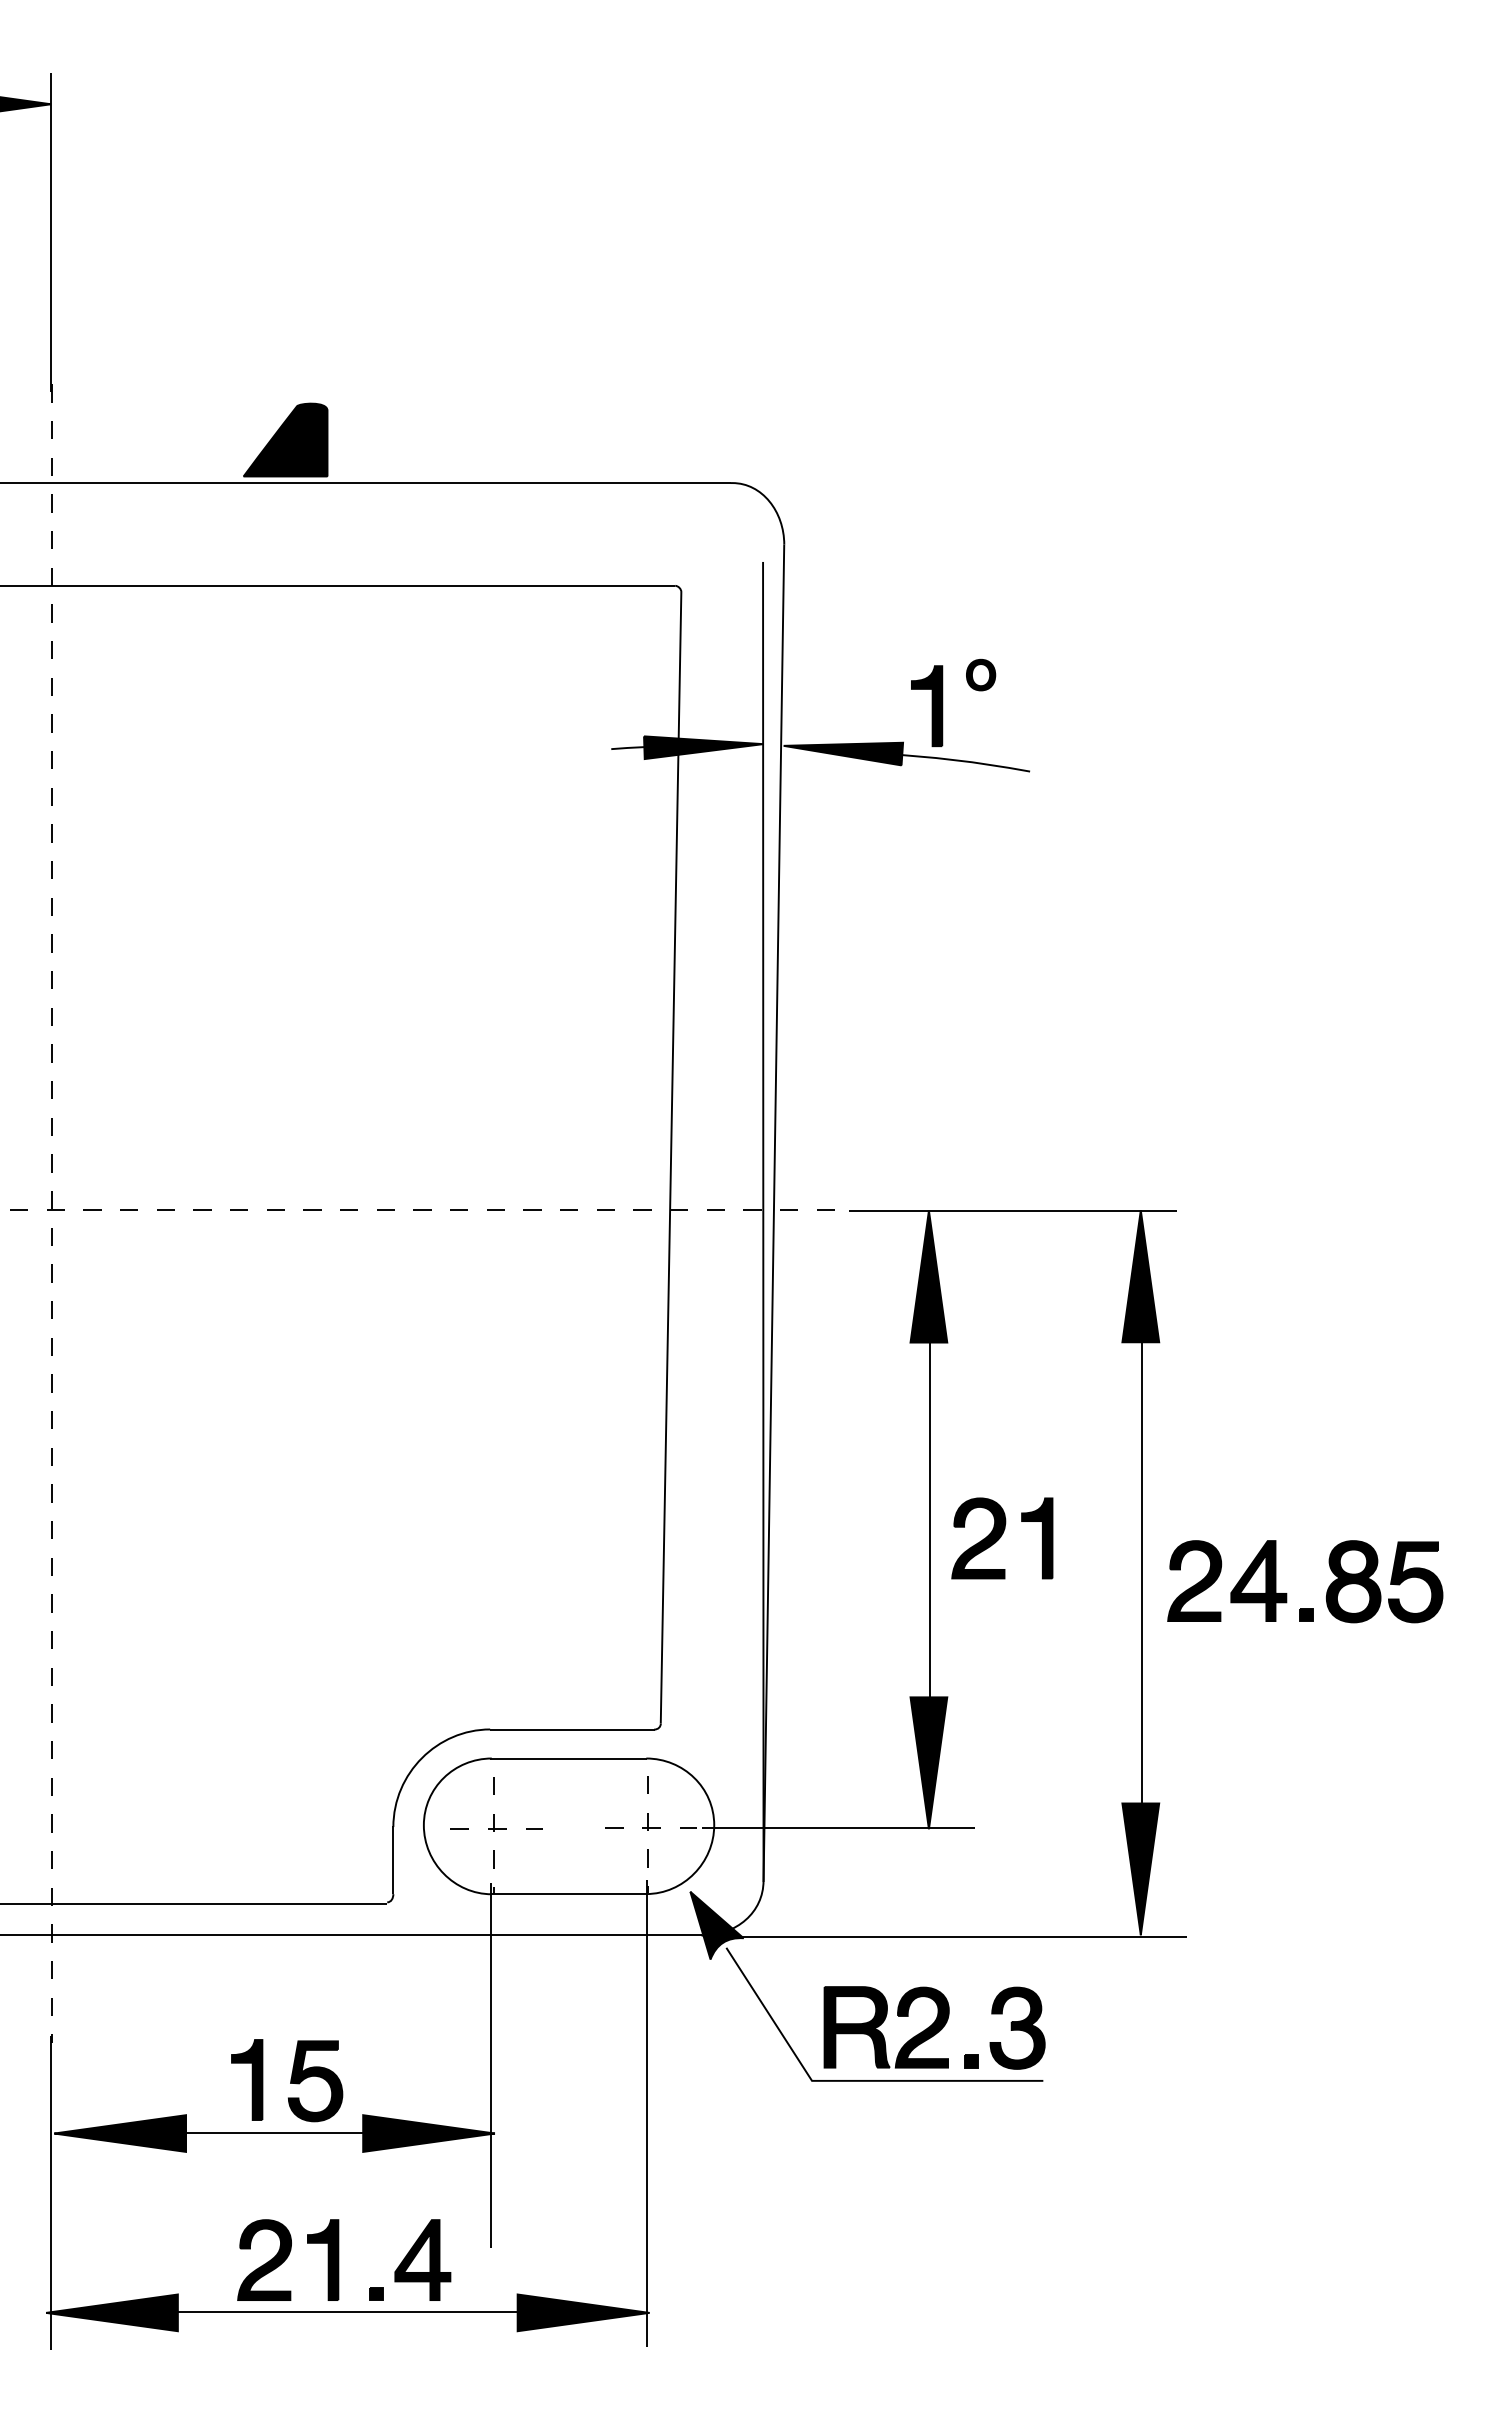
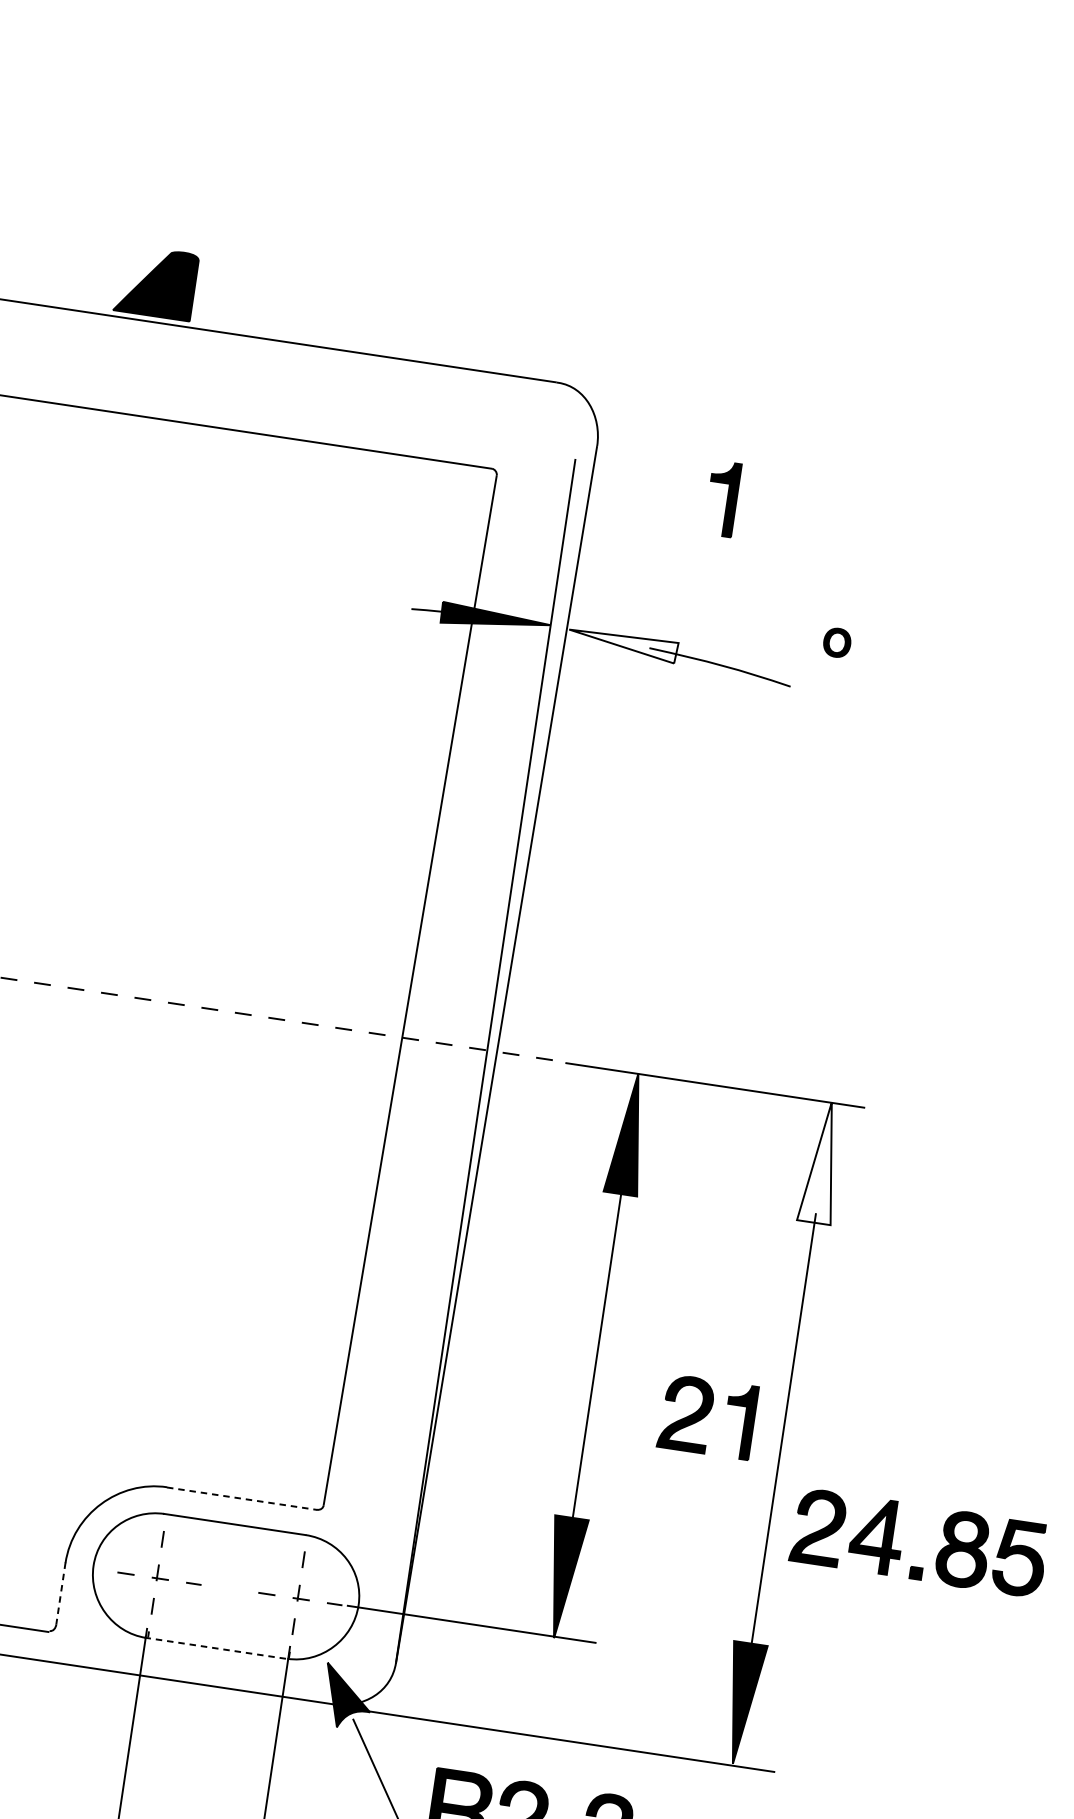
part: (981, 674) -> (837, 642), moved
part: (927, 706) -> (722, 499), moved
fill: (843, 753) -> (622, 644), removed
fill: (1140, 1276) -> (822, 1162), removed
part: (1002, 1538) -> (707, 1416), moved
part: (1287, 1593) -> (901, 1551), moved
line: (572, 1729) -> (242, 1498), solid -> dashed
line: (393, 1860) -> (61, 1593), solid -> dashed
line: (569, 1894) -> (217, 1648), solid -> dashed

